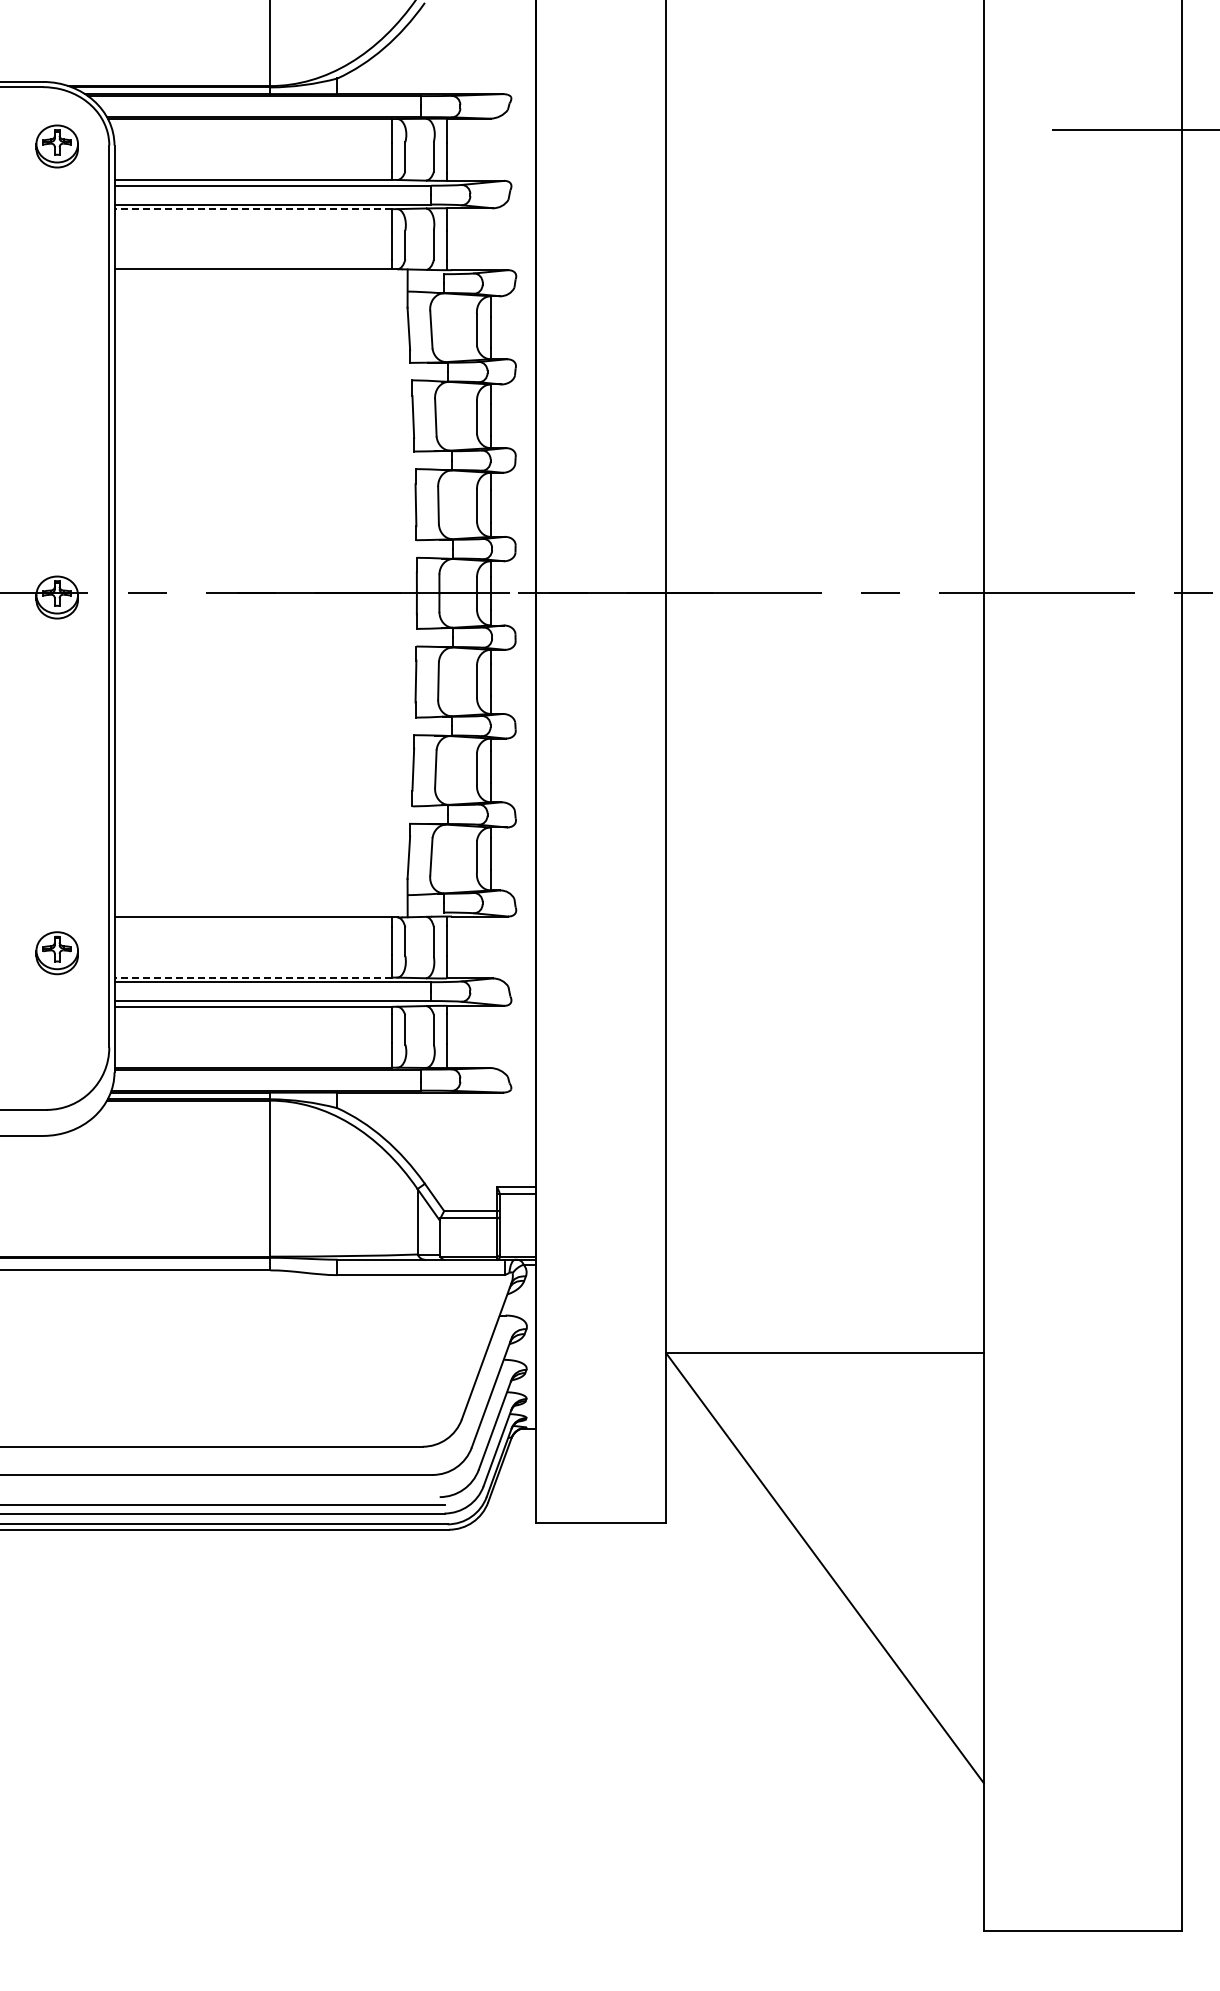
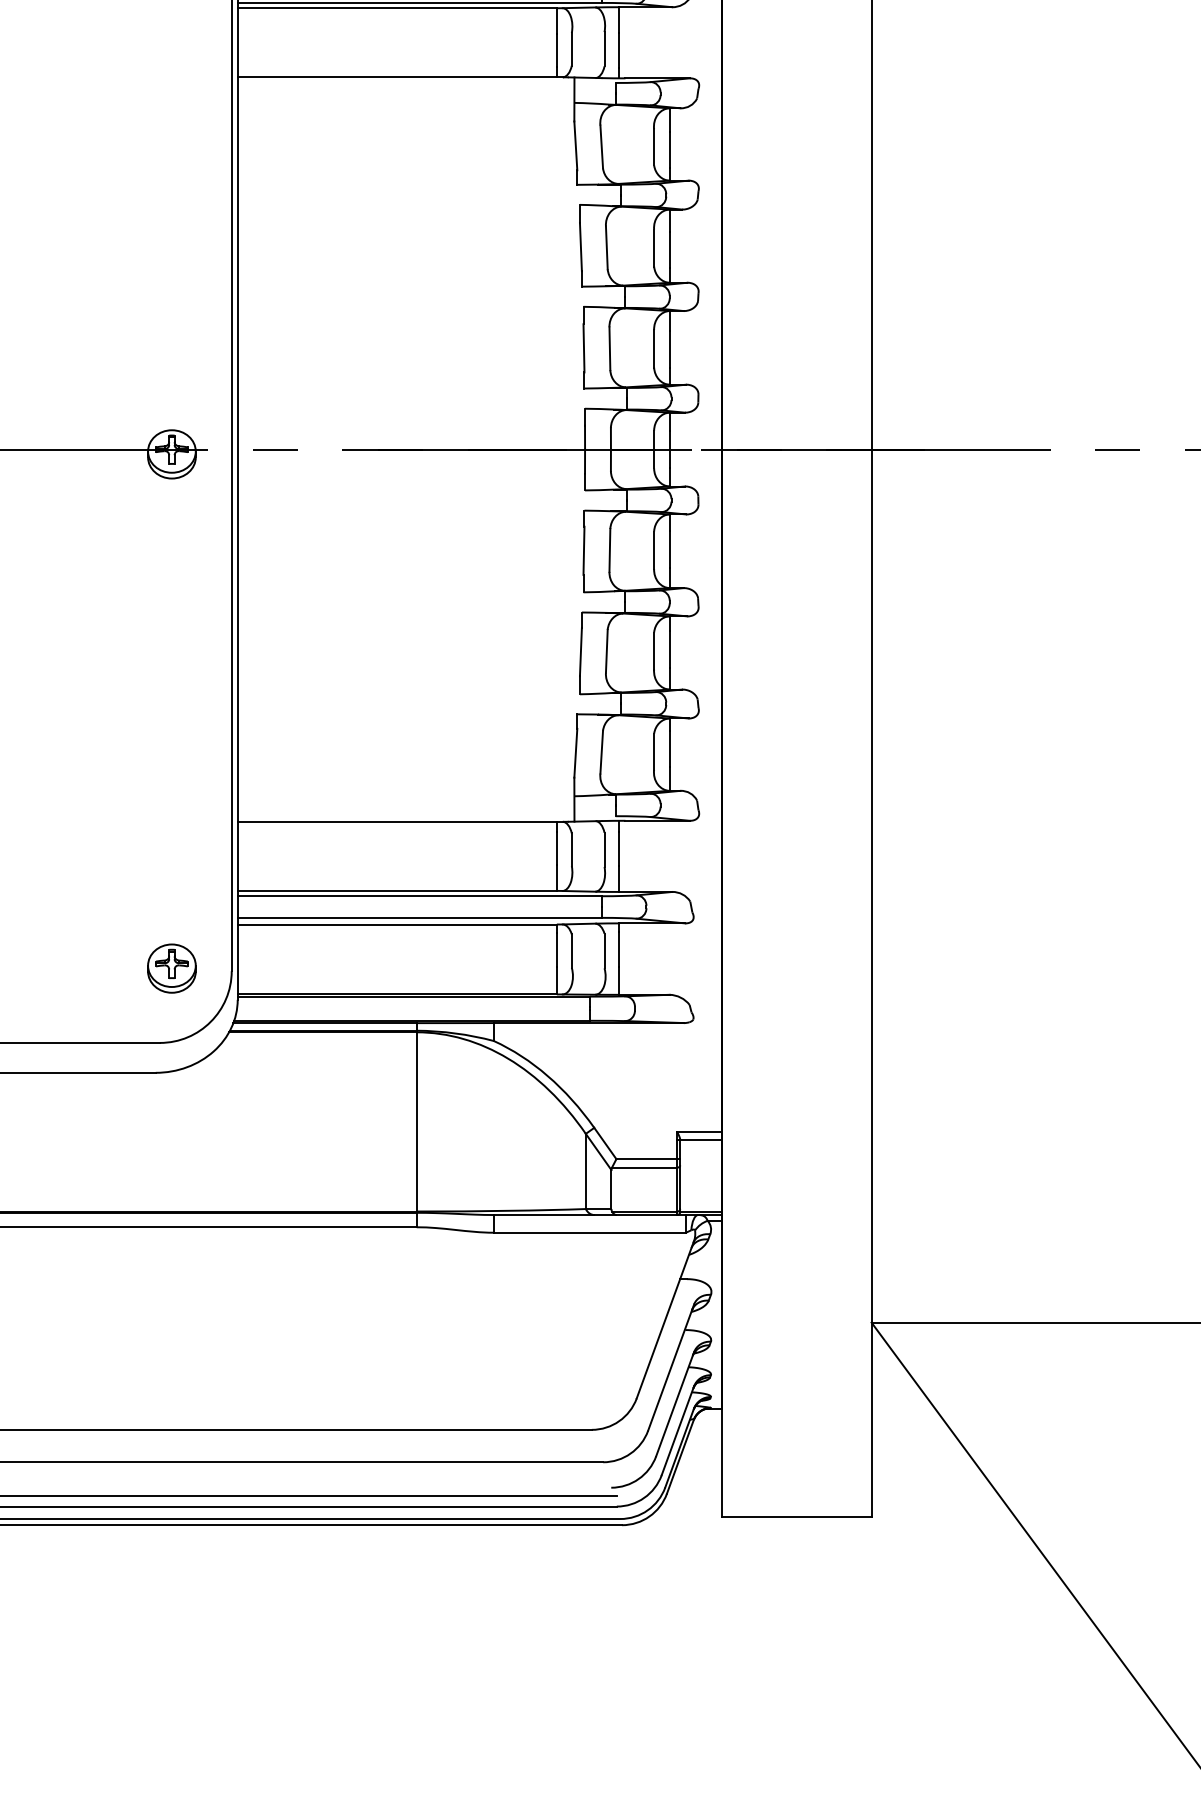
line: (253, 209) -> (397, 8), dashed -> solid
part: (56, 953) -> (171, 968), moved
line: (253, 977) -> (397, 890), dashed -> solid

